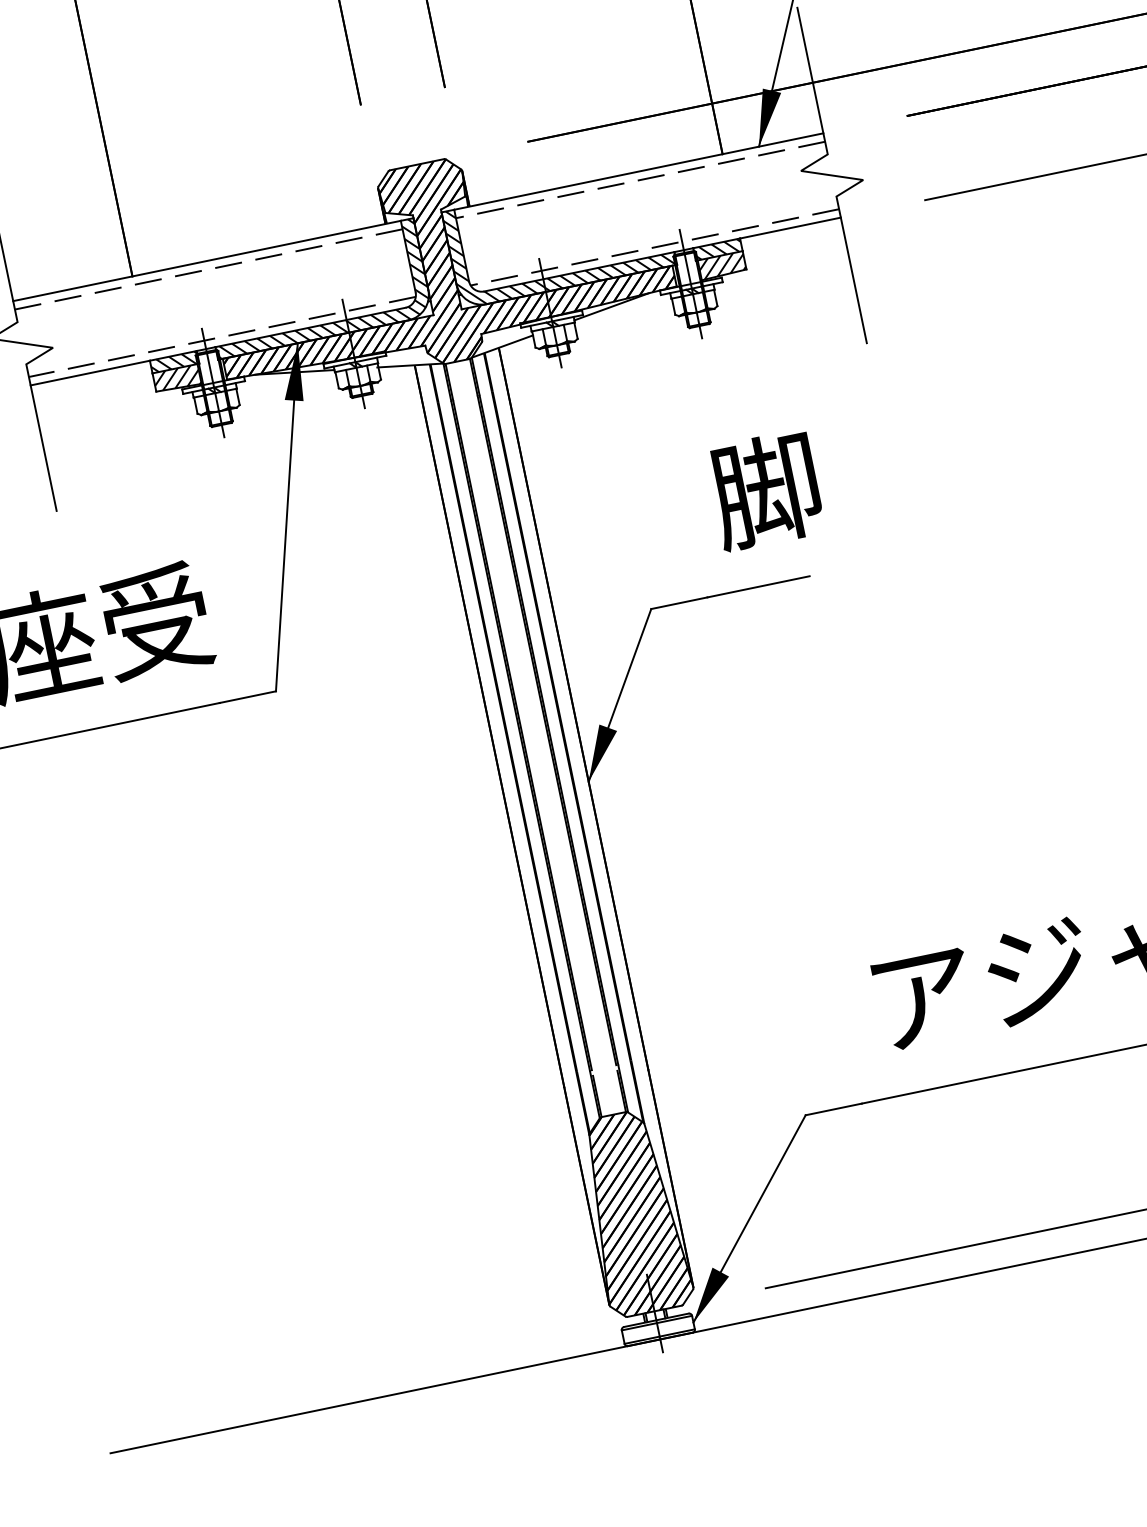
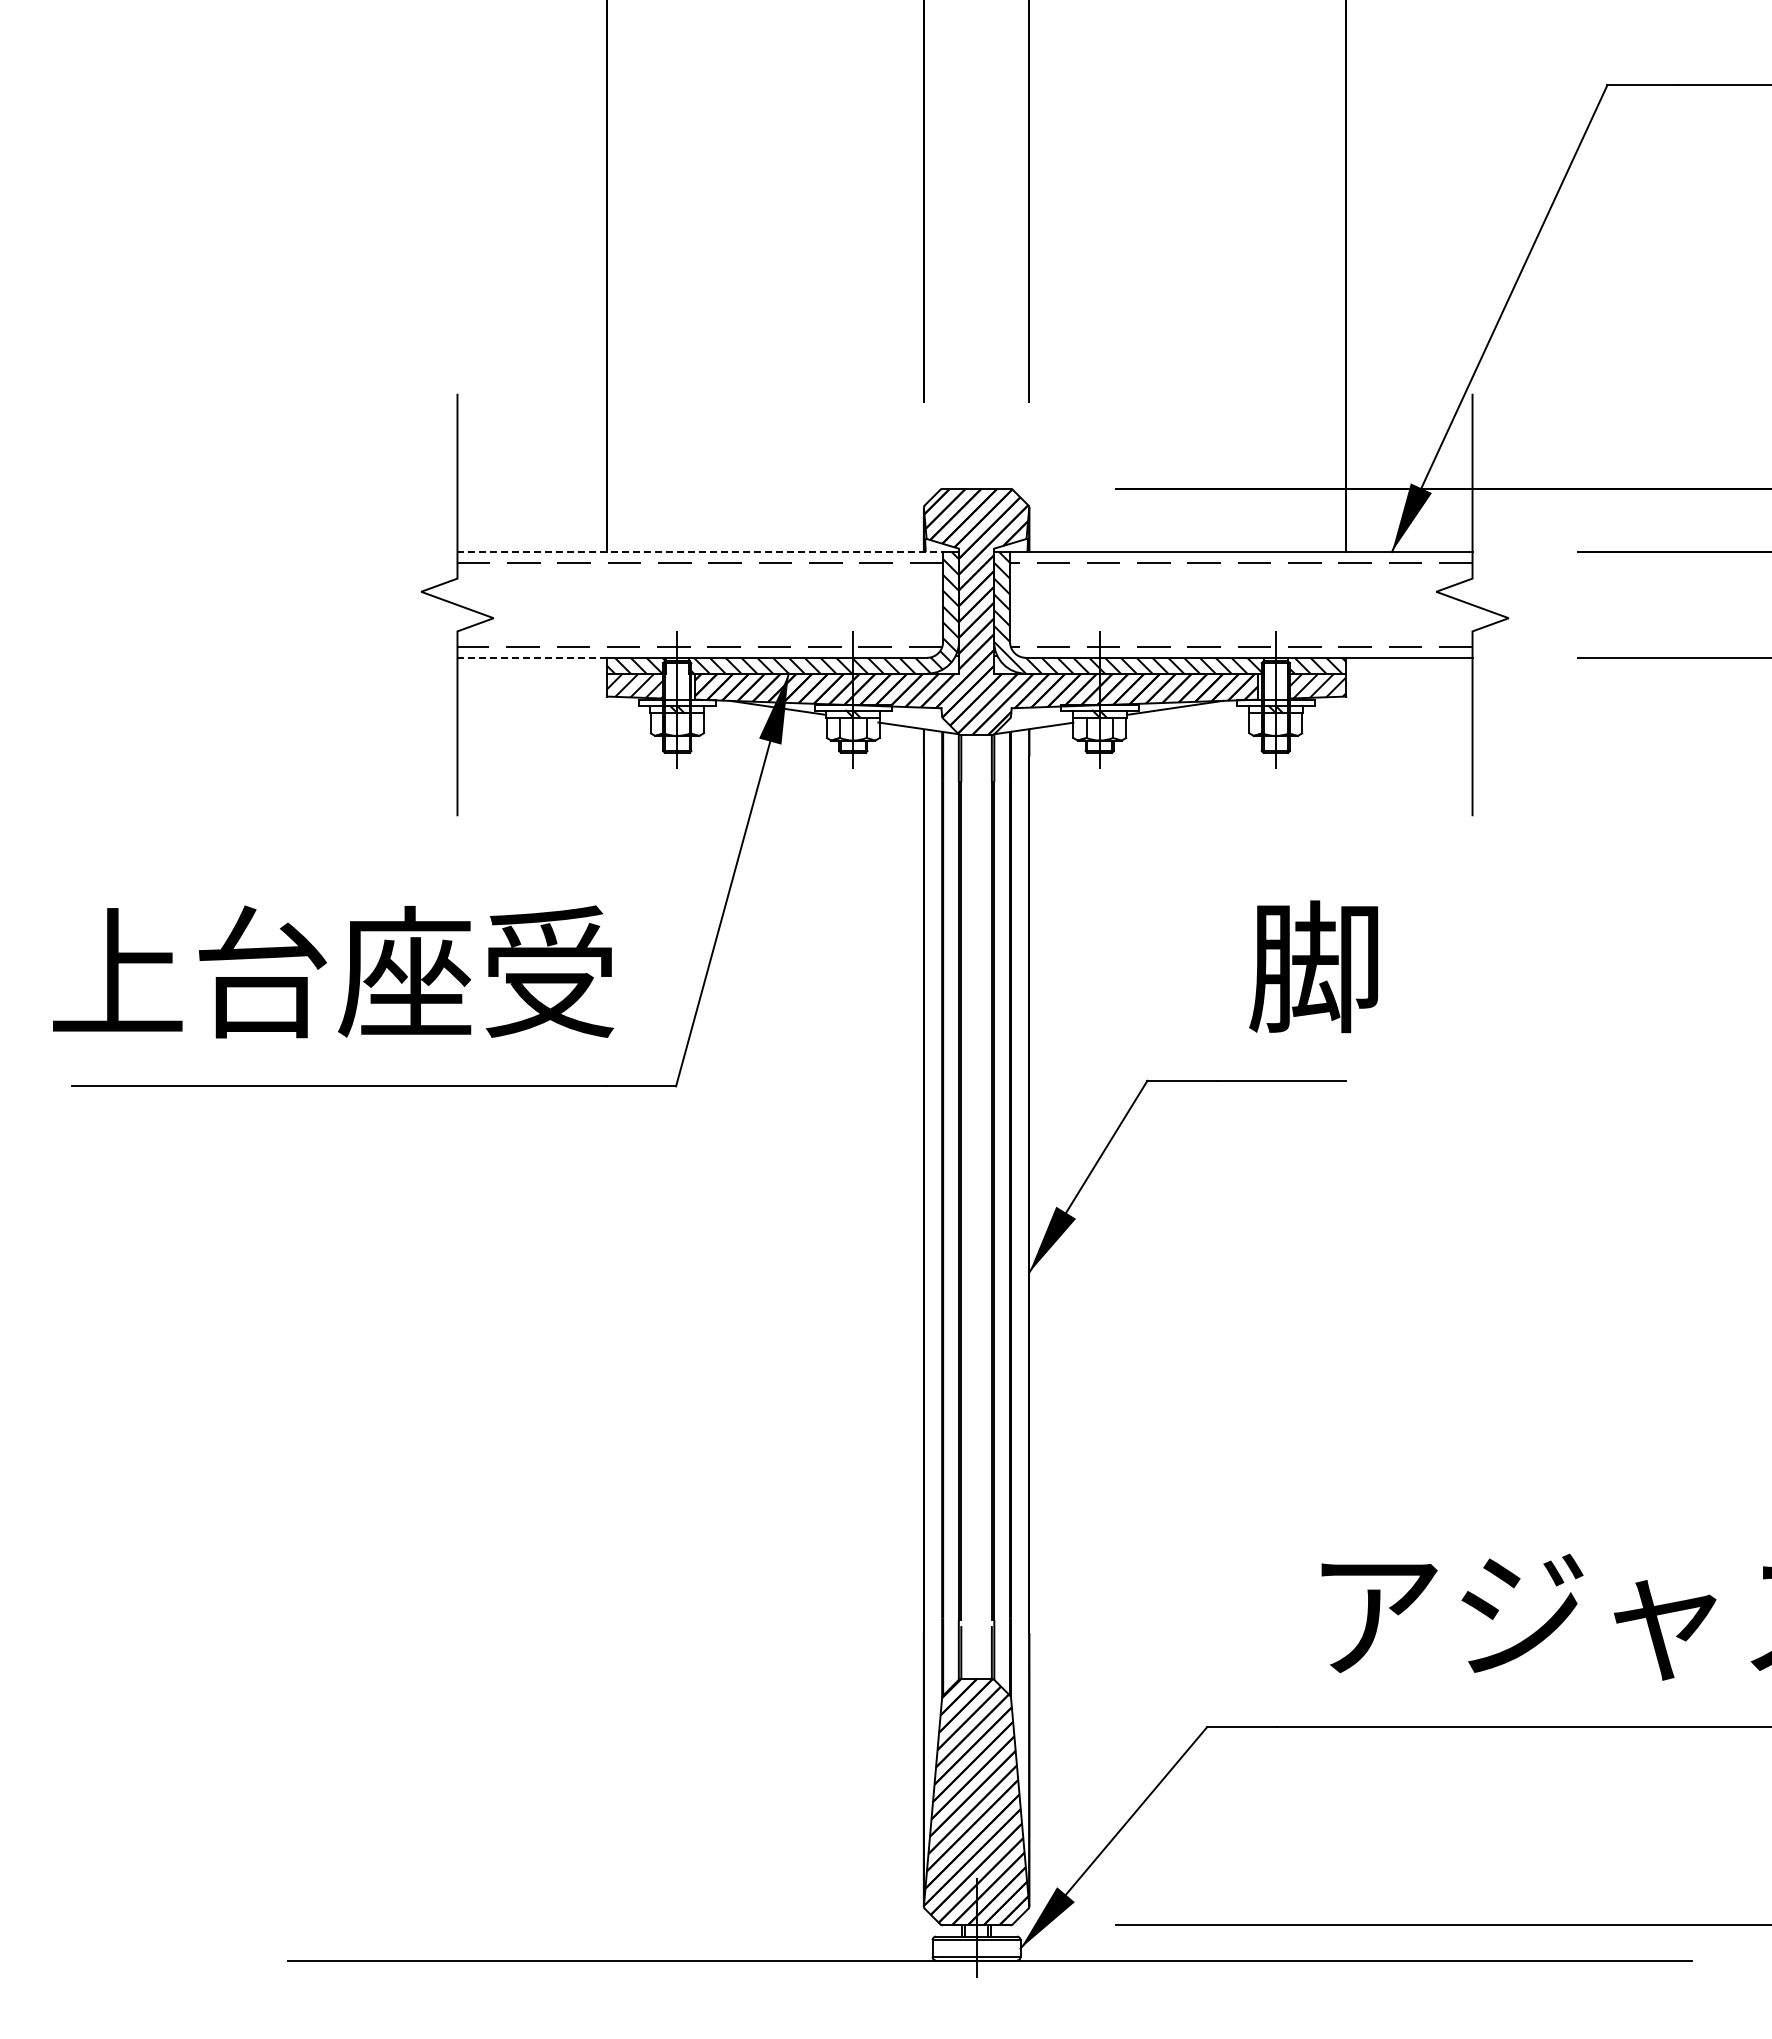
line: (207, 261) -> (700, 552), solid -> dashed
line: (90, 372) -> (532, 657), solid -> dashed

